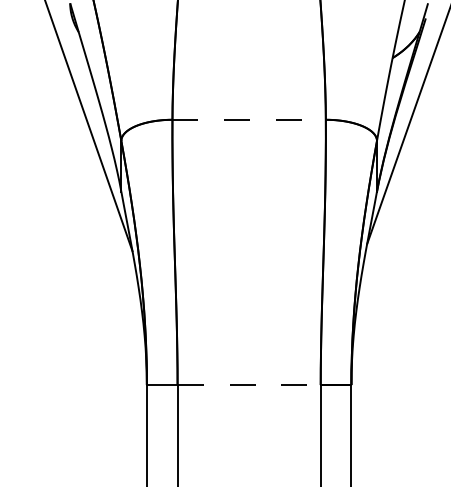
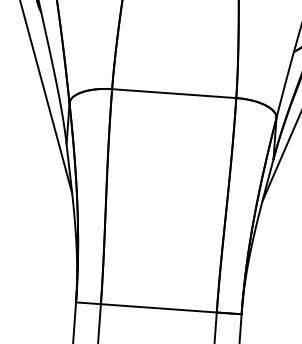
line: (249, 119) -> (174, 93), dashed -> solid
line: (249, 385) -> (159, 308), dashed -> solid

